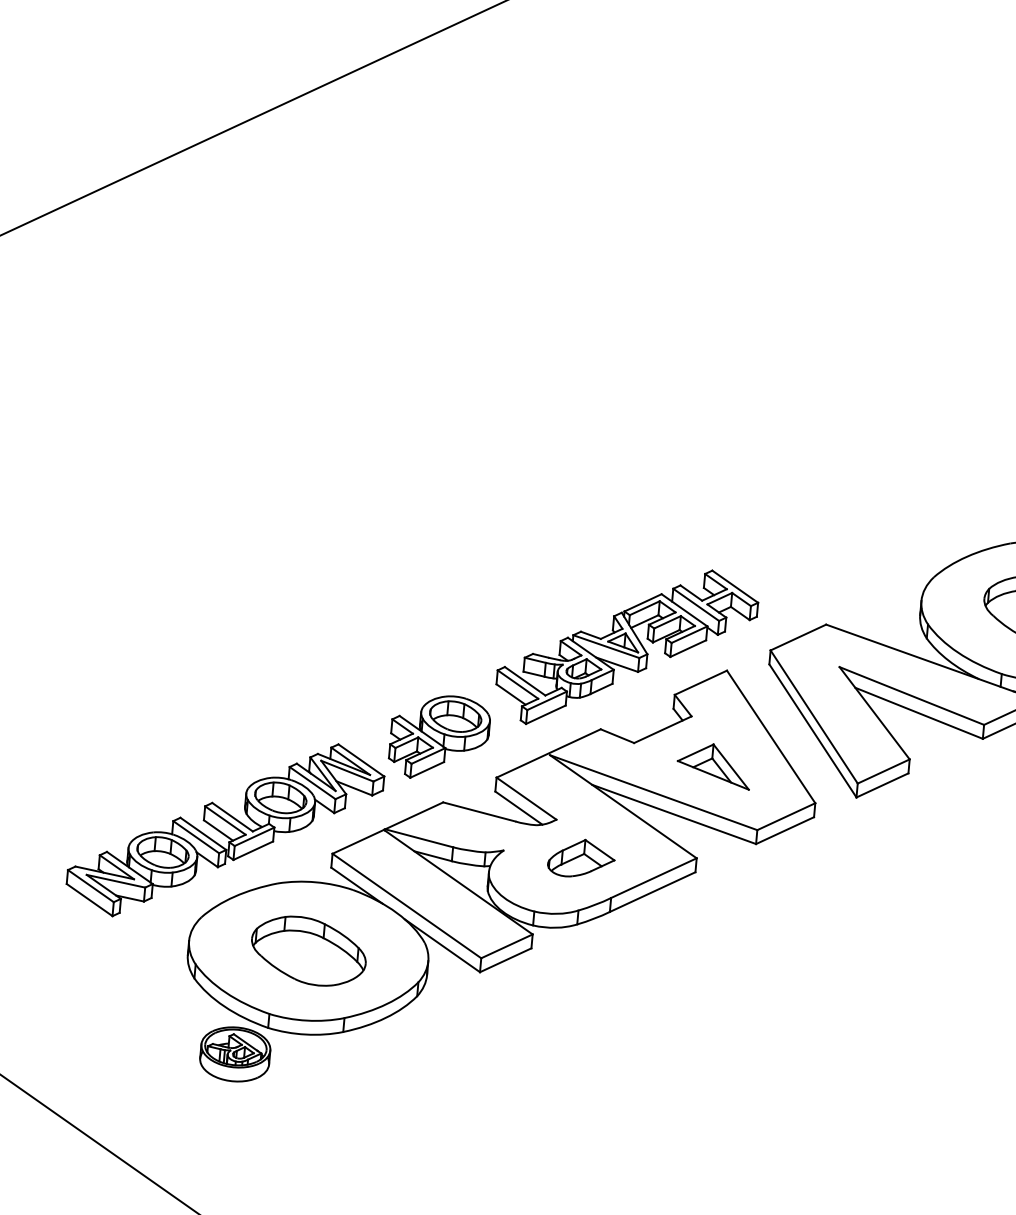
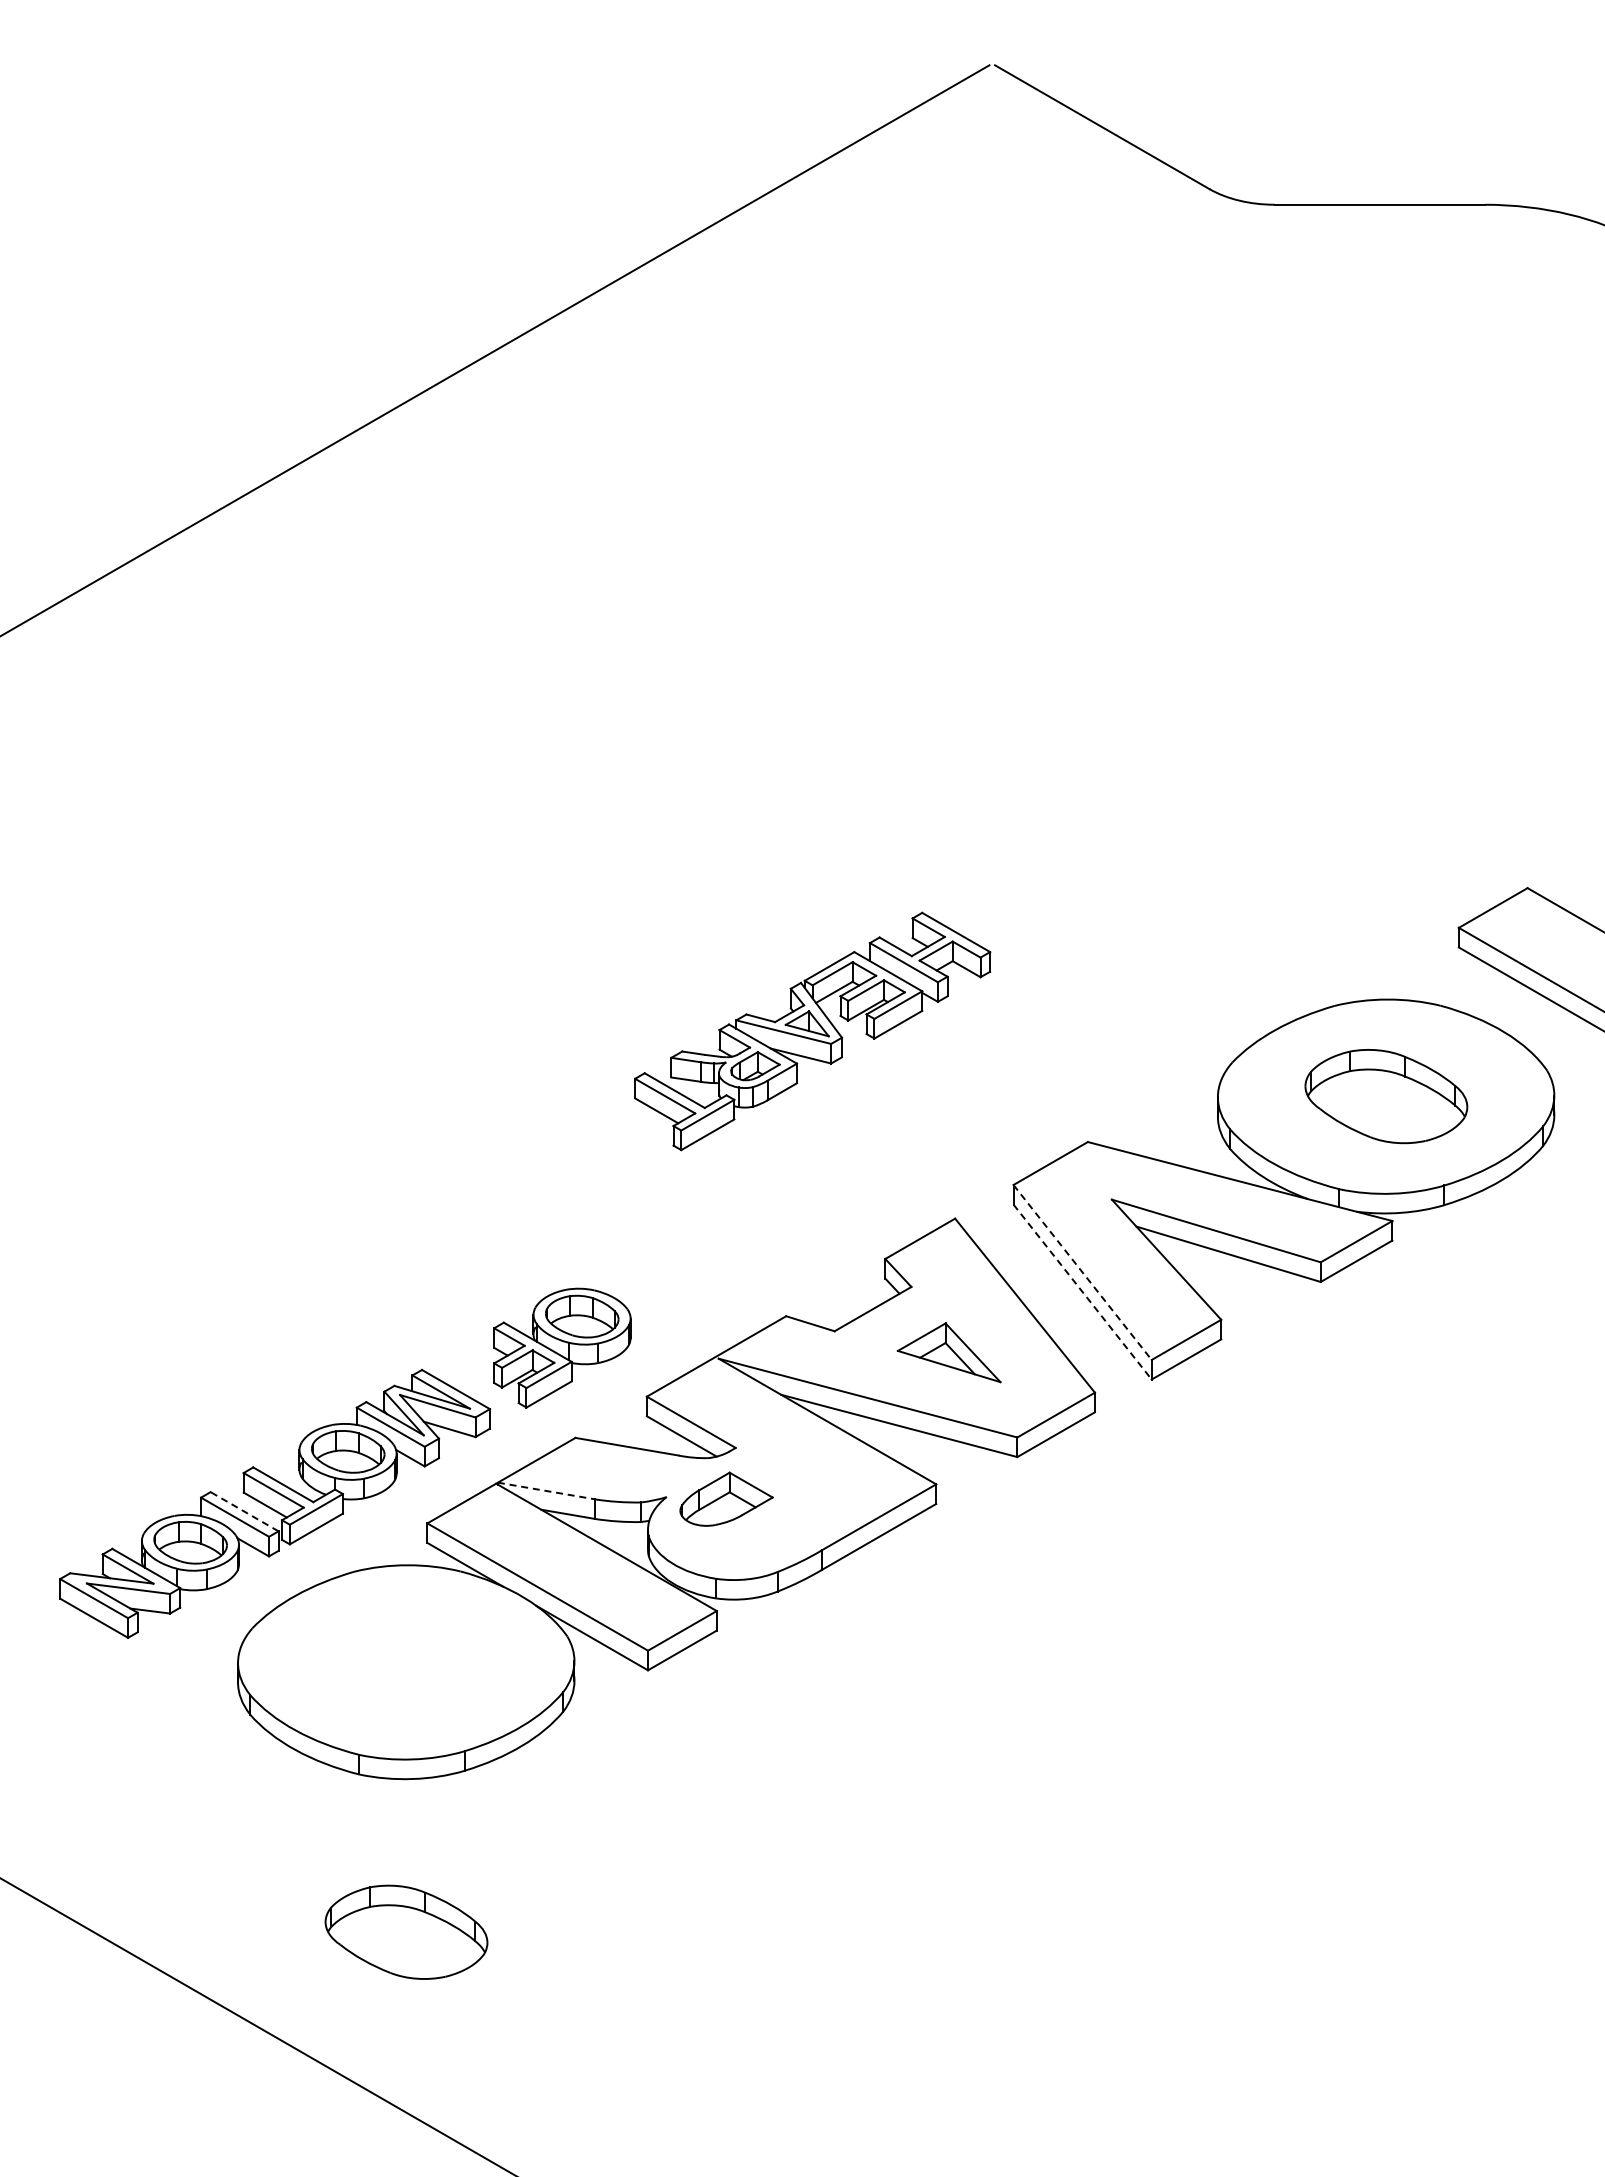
part: (626, 647) -> (812, 1031), moved
line: (814, 717) -> (1082, 1272), solid -> dashed
line: (812, 731) -> (1082, 1292), solid -> dashed
line: (203, 833) -> (244, 1511), solid -> dashed
line: (419, 838) -> (546, 1491), solid -> dashed
part: (581, 858) -> (726, 1498), moved
part: (308, 950) -> (406, 1931), moved
part: (235, 1054) -> (316, 1815), removed

